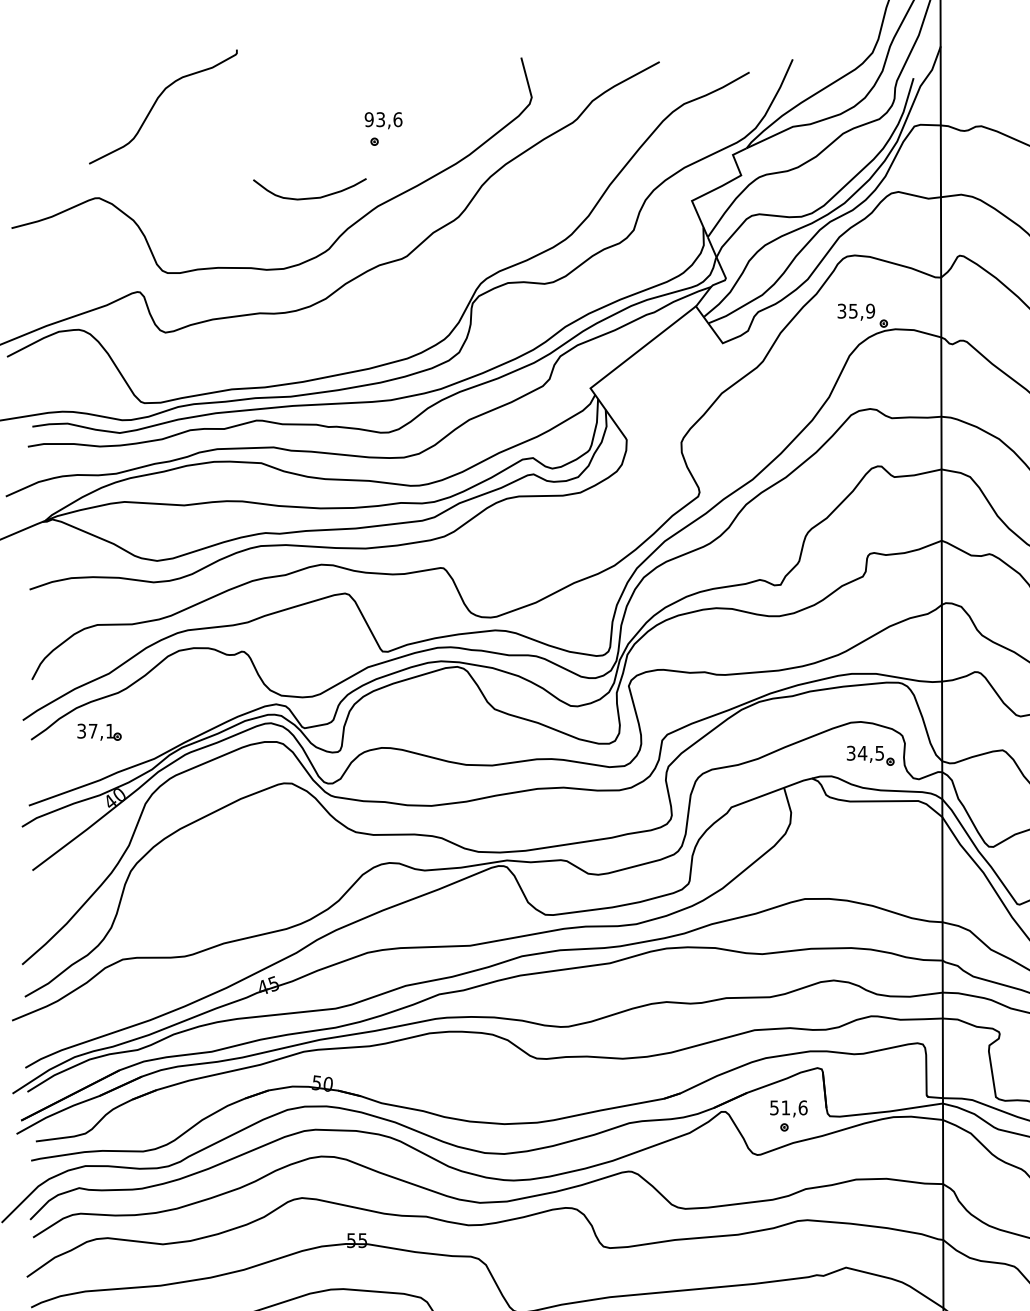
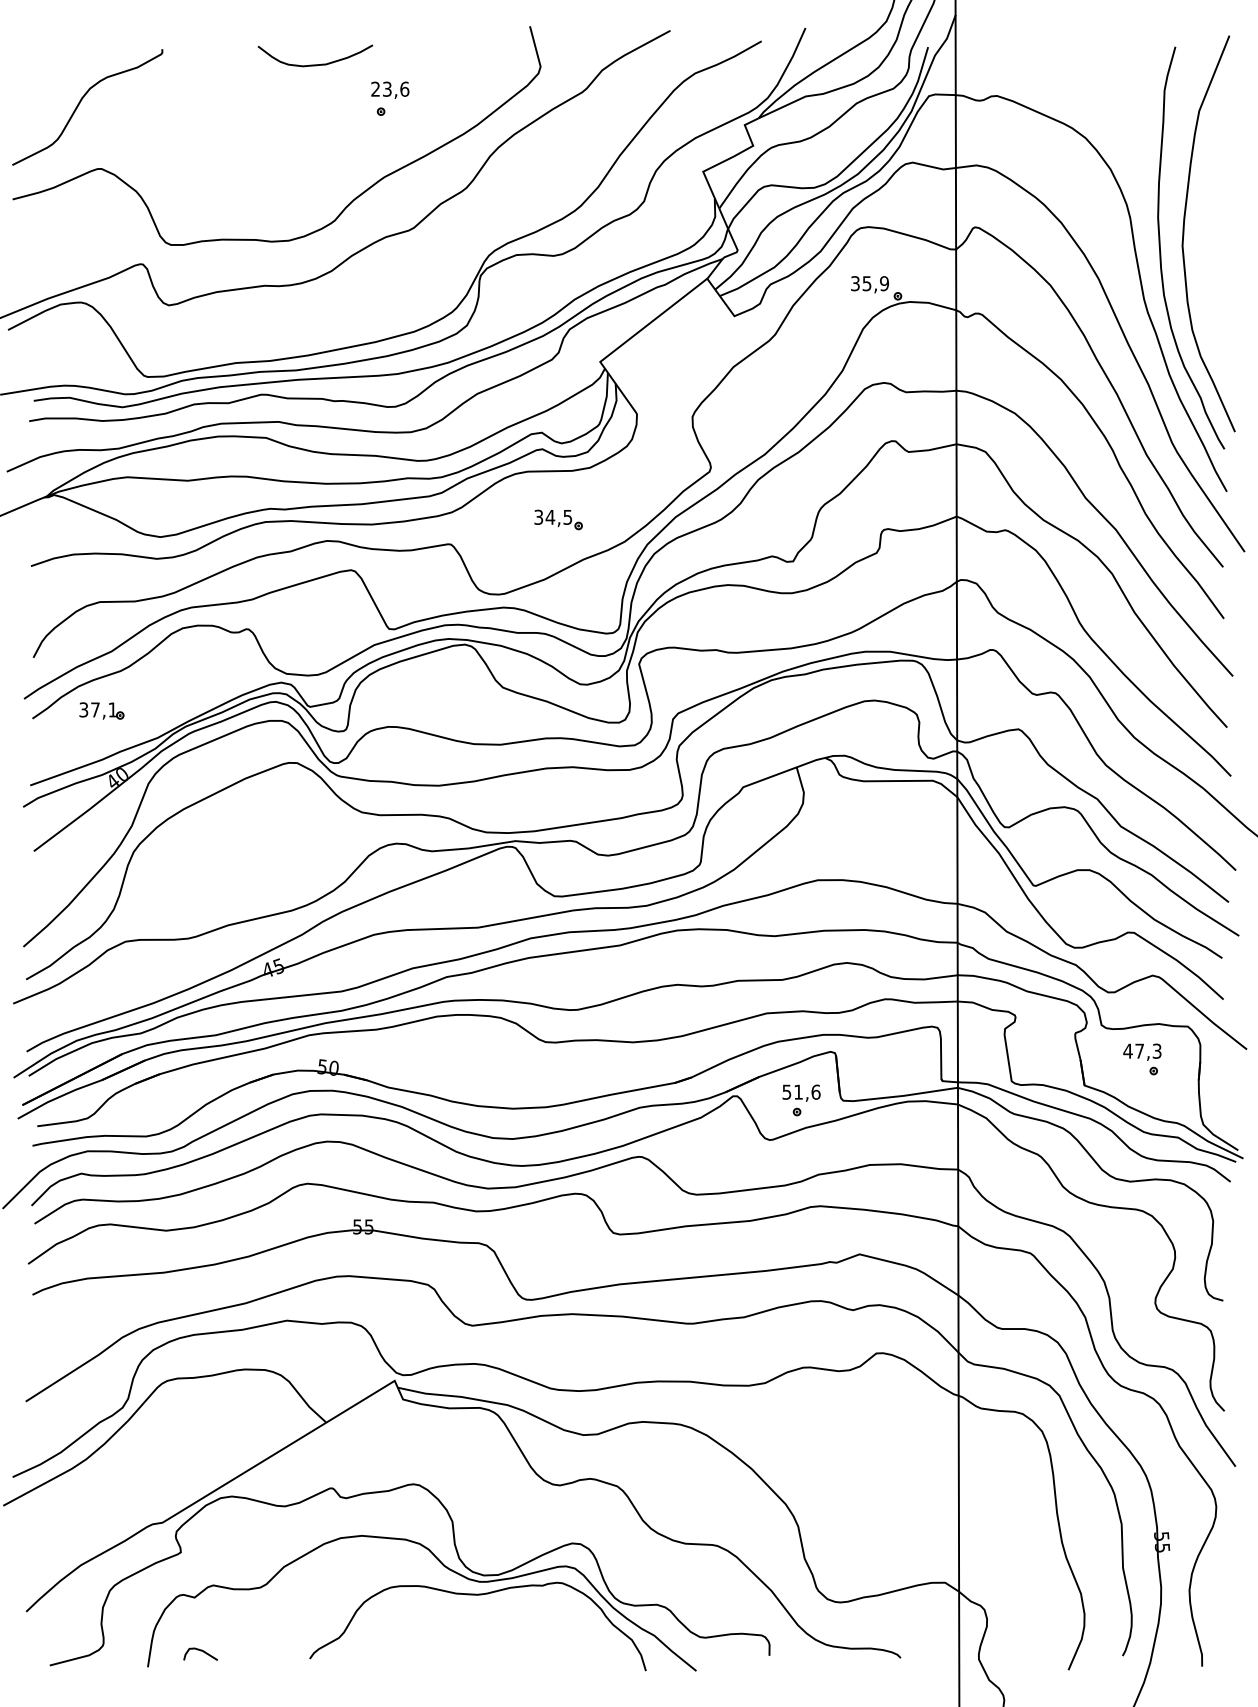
curve: (156, 103) -> (80, 103), moved
text: (369, 118) -> (375, 88), 93,6 -> 23,6
curve: (309, 197) -> (315, 64), moved
part: (870, 755) -> (558, 519), moved

